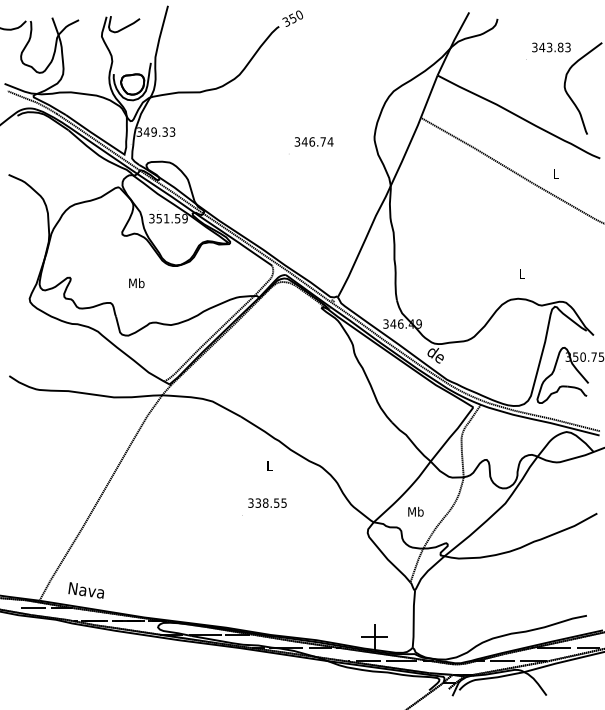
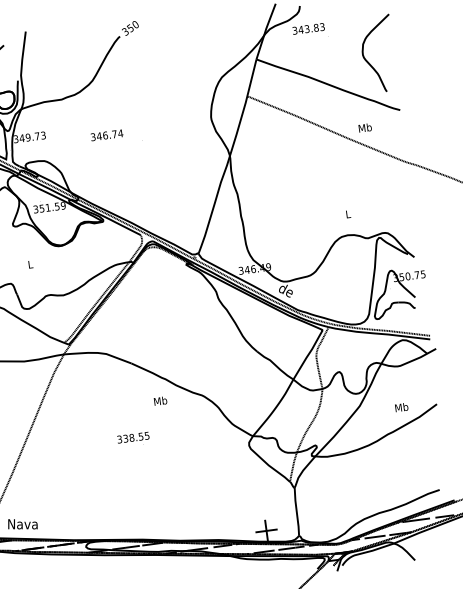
text: (551, 47) -> (308, 28), moved
text: (164, 131) -> (36, 135), 349.33 -> 349.73
text: (313, 141) -> (106, 135), moved
text: (555, 173) -> (364, 127), L -> Mb
text: (136, 283) -> (30, 264), Mb -> L
text: (269, 465) -> (160, 400), L -> Mb
text: (267, 502) -> (133, 437), moved
text: (415, 511) -> (401, 407), moved

